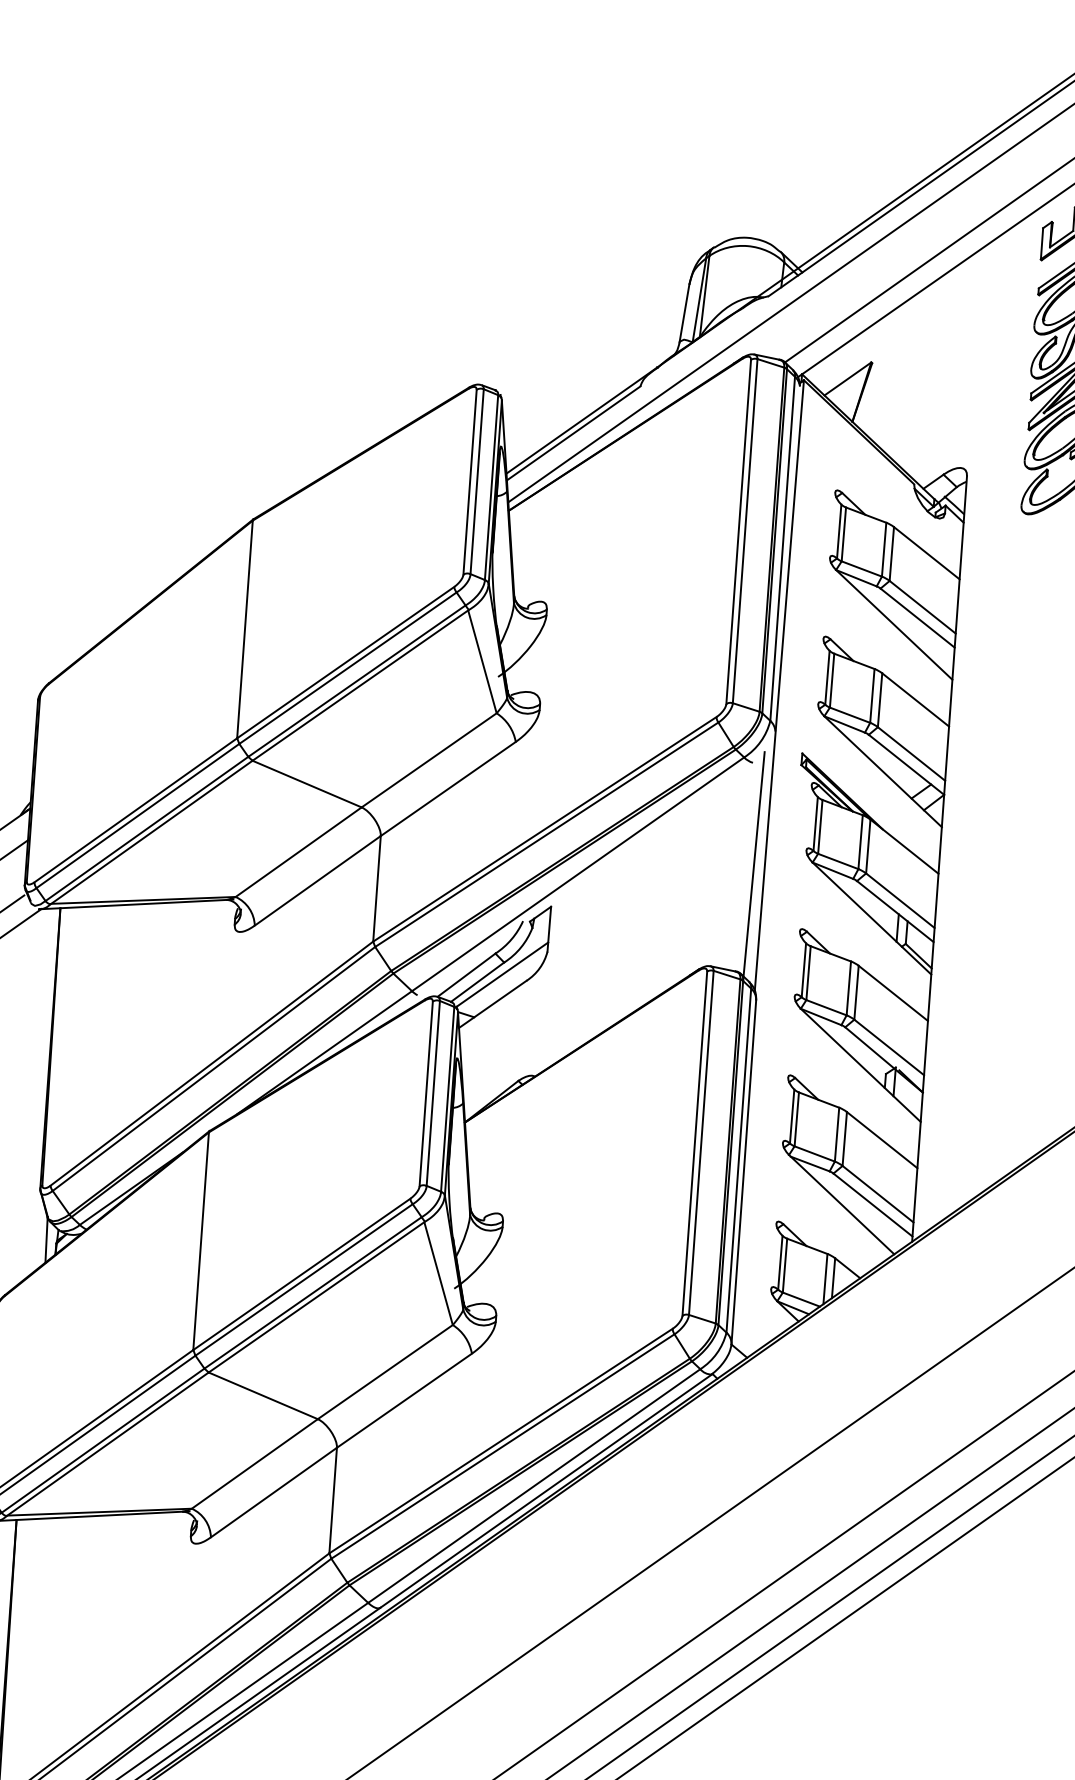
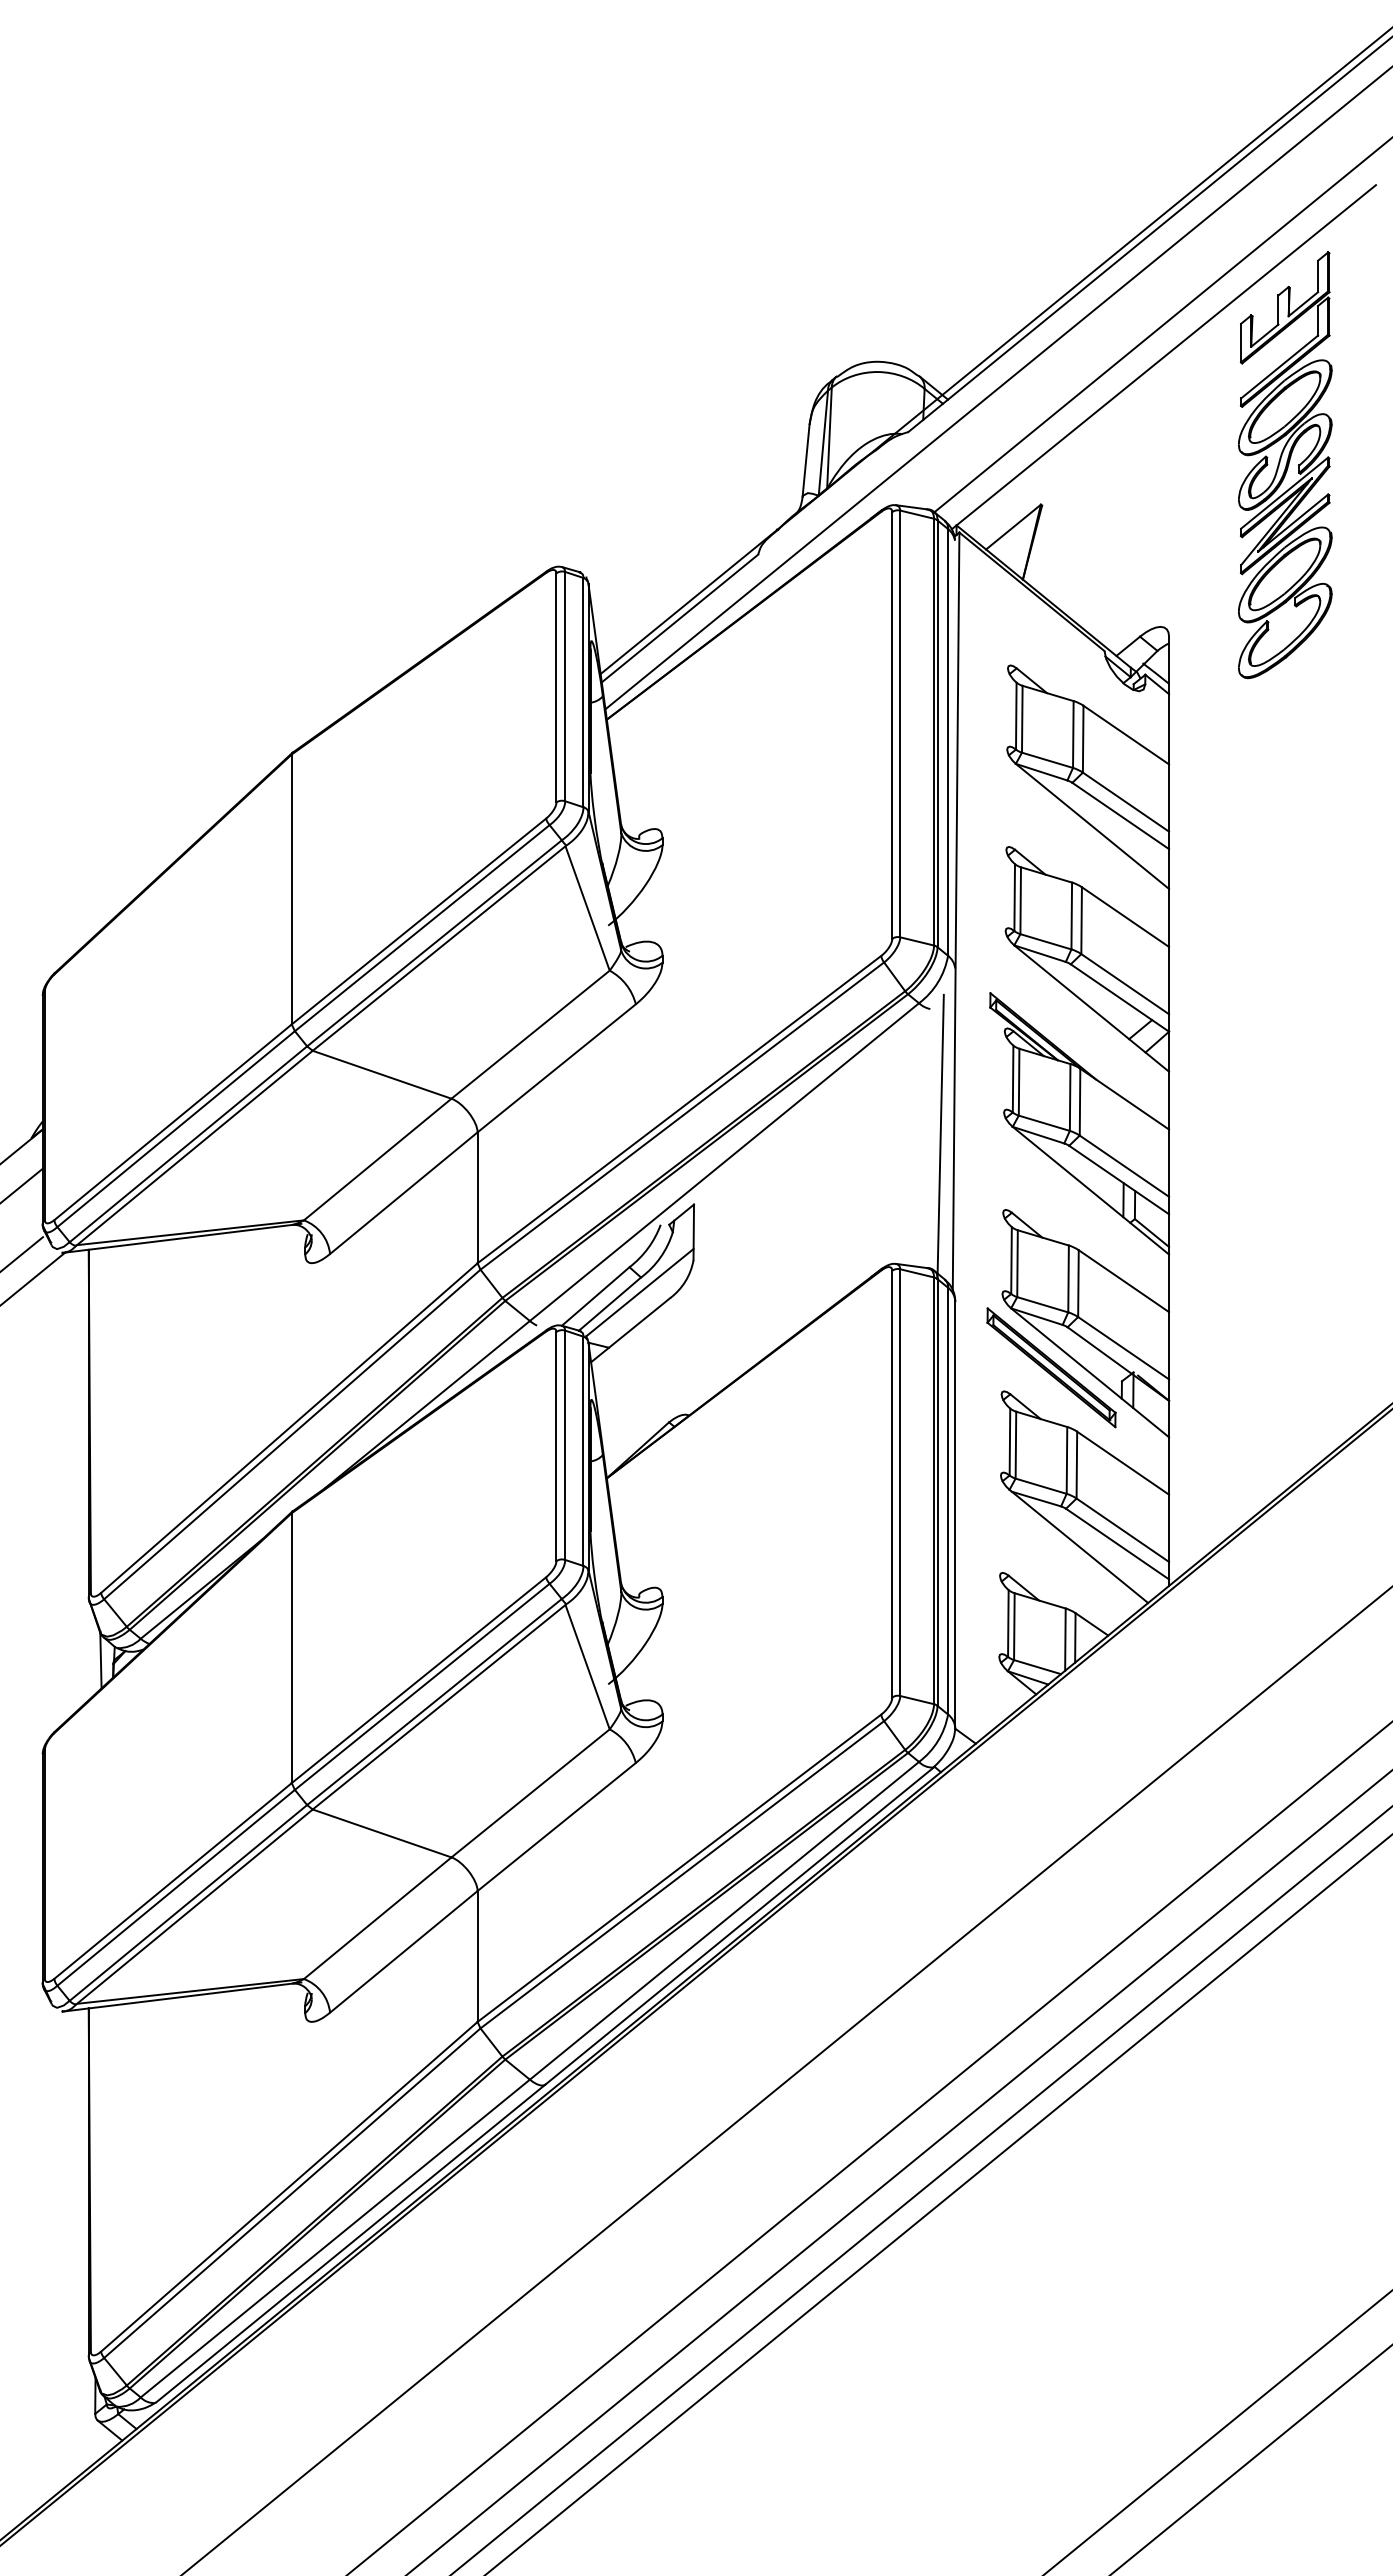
part: (829, 1058) -> (1051, 1367), added

